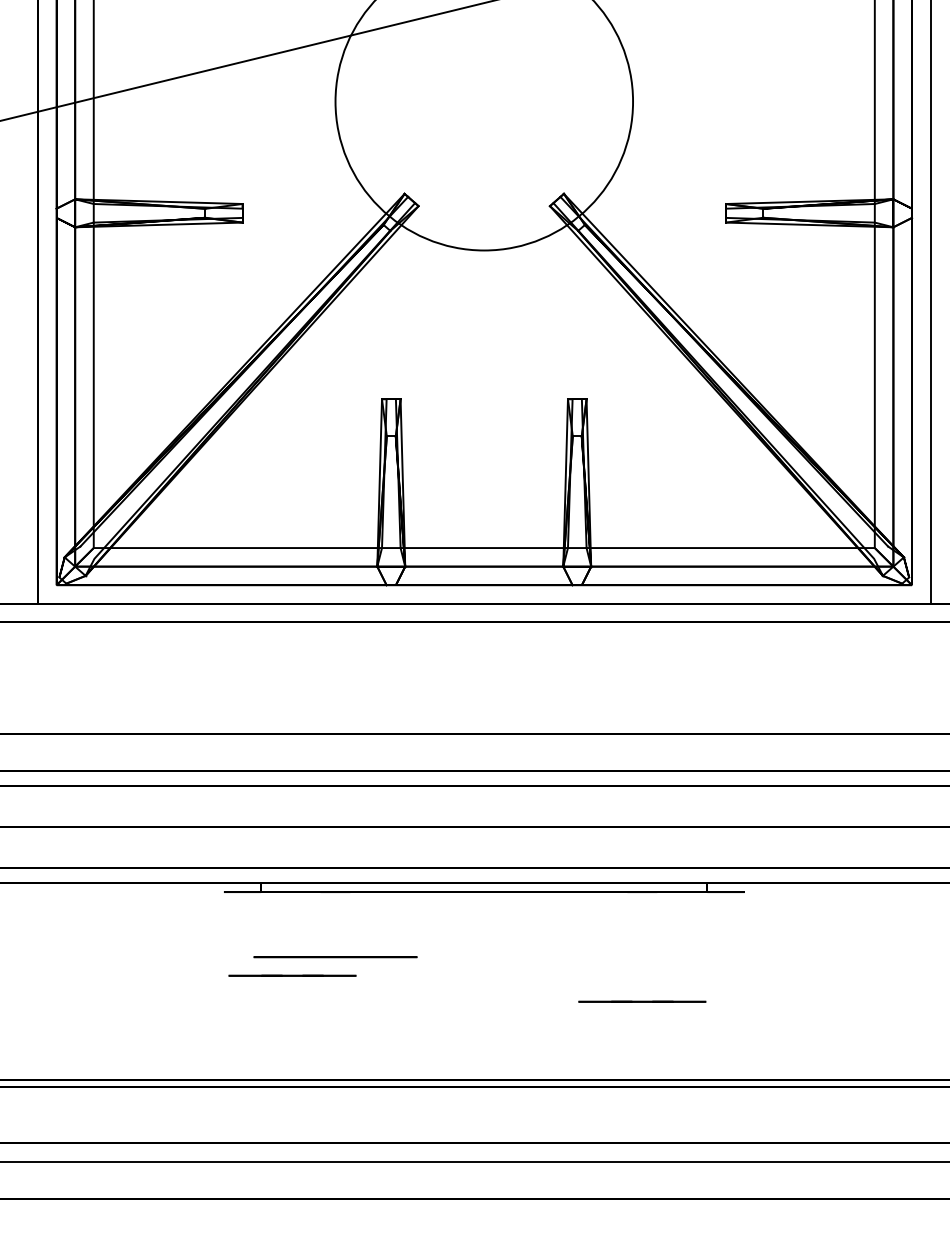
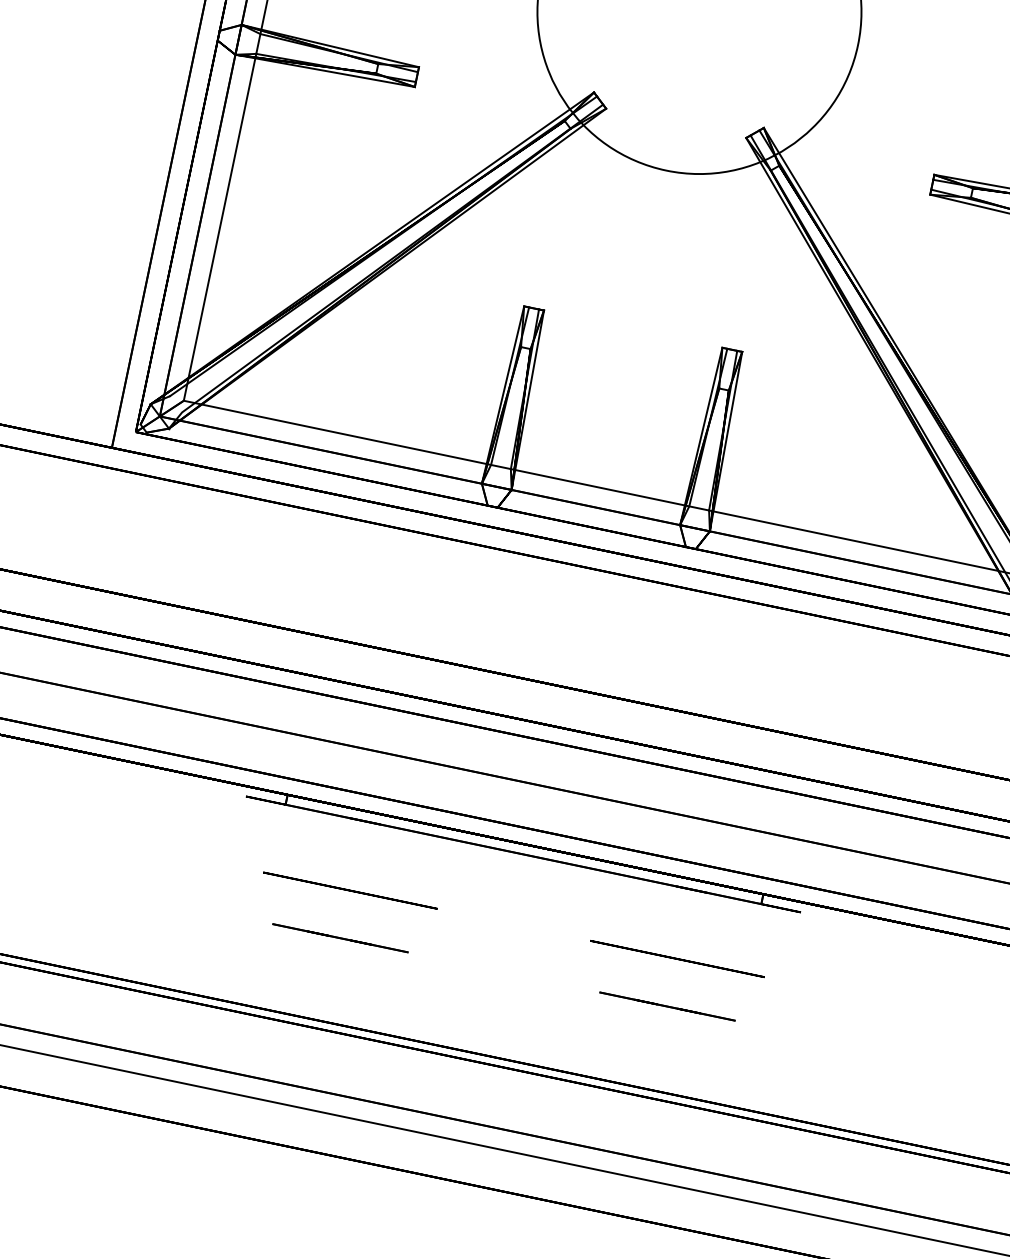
circle: (642, 957) -> (677, 959), added
line: (292, 975) -> (340, 937), moved

